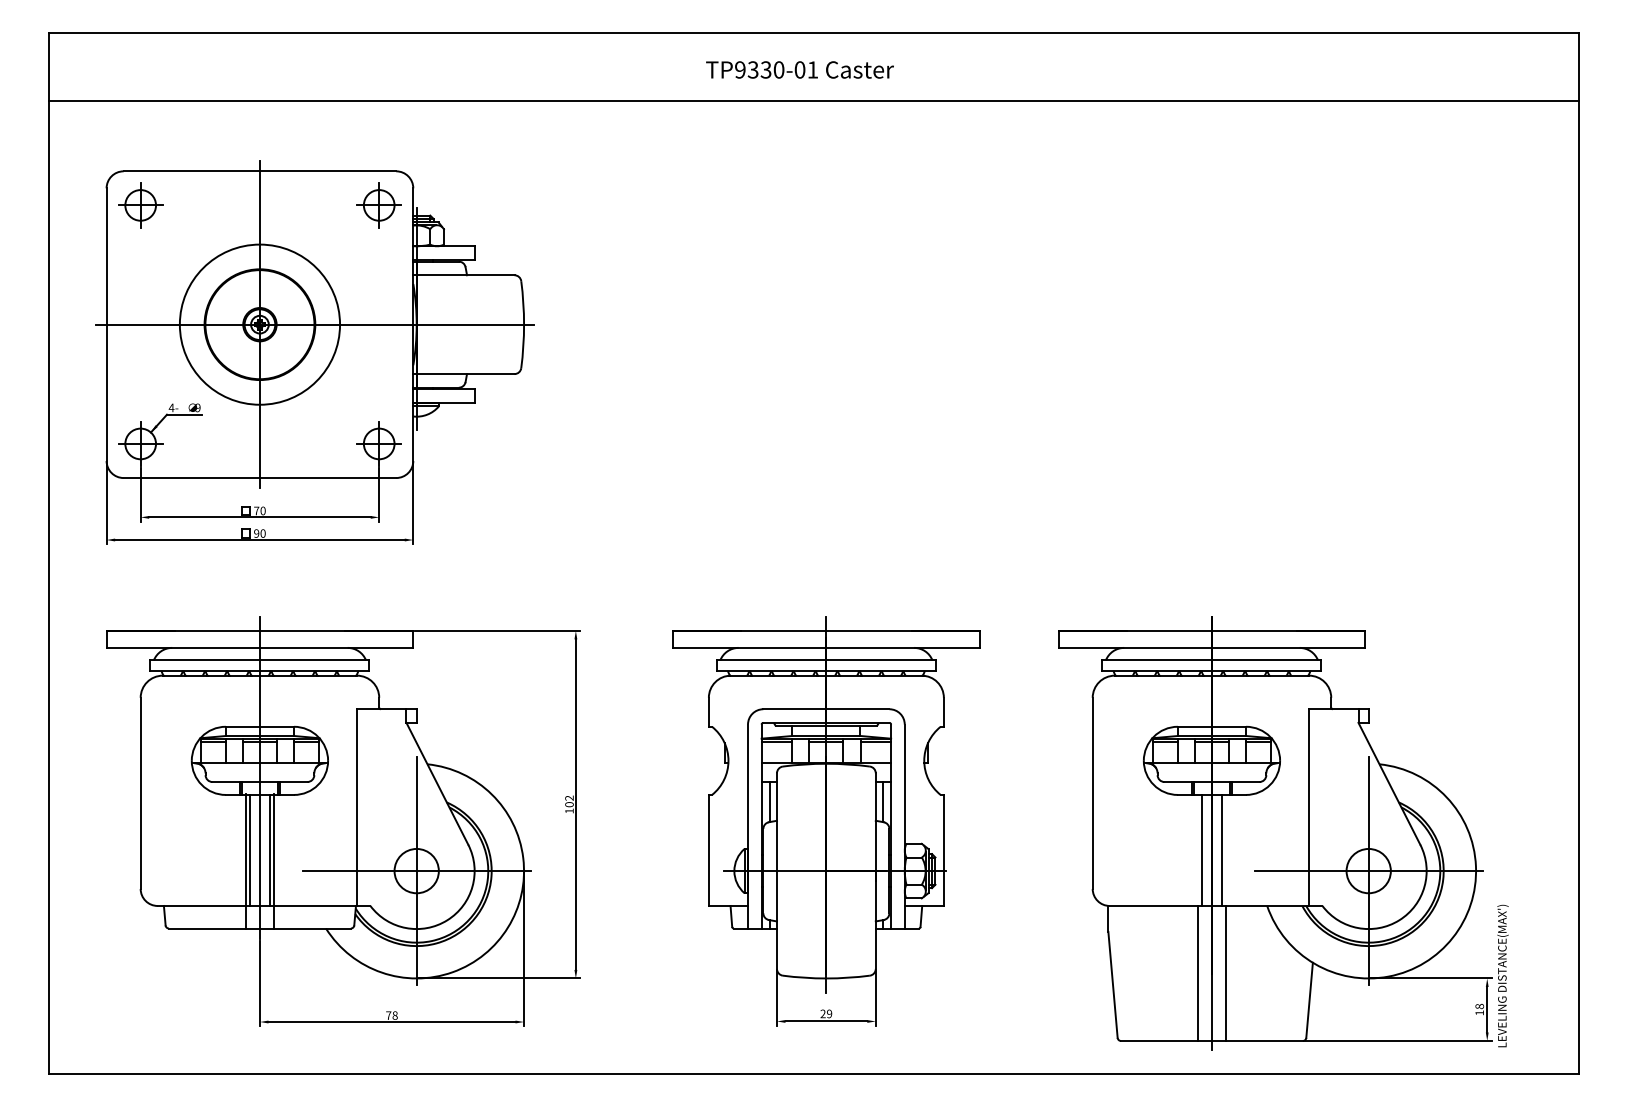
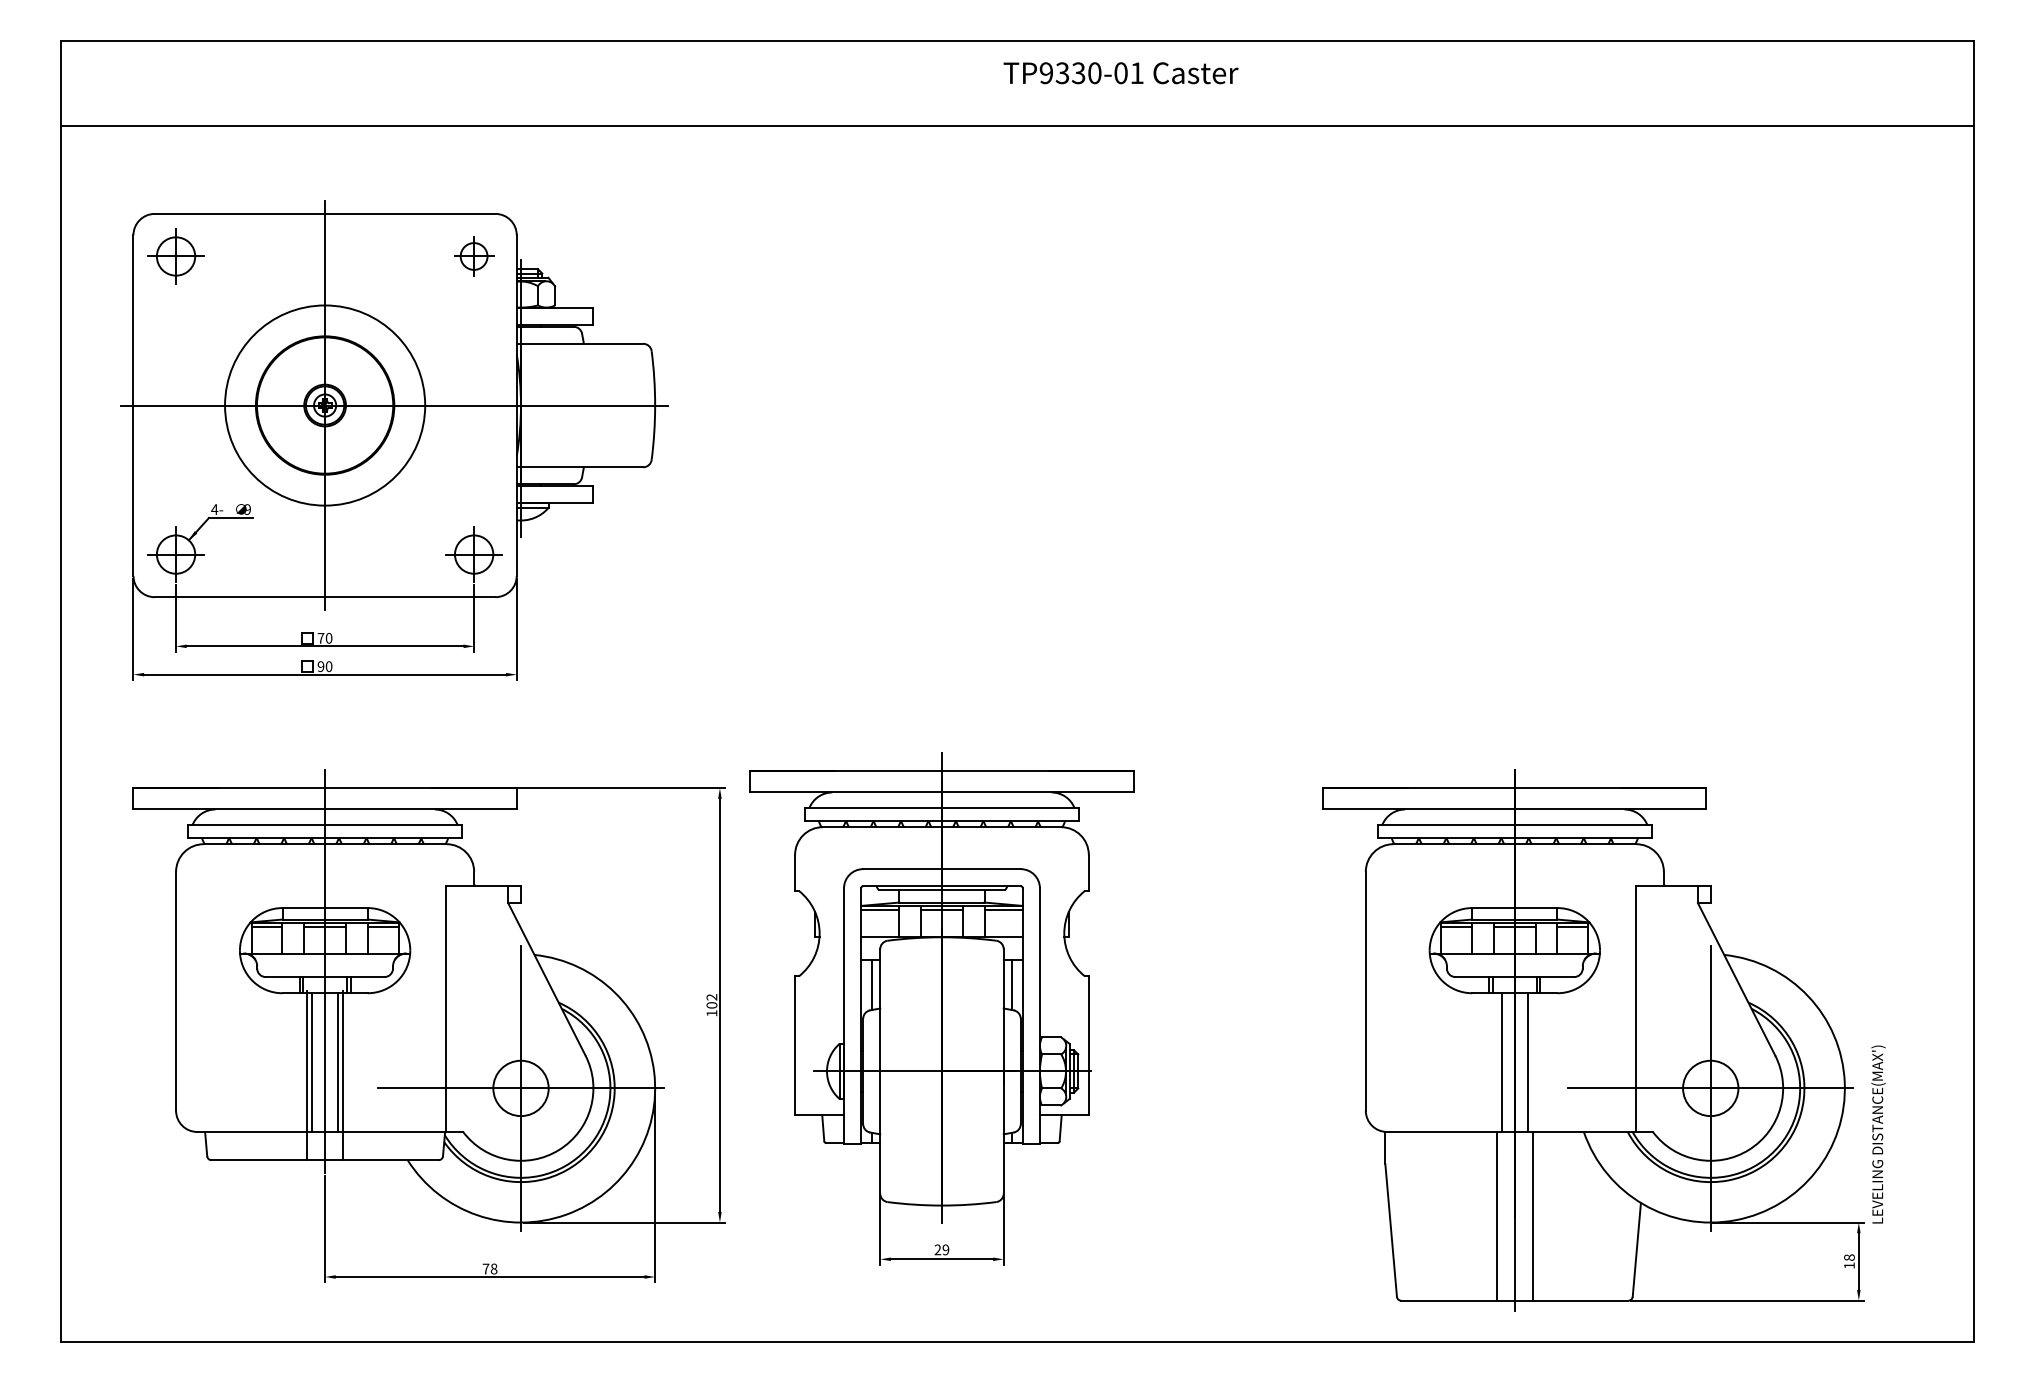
text: (799, 70) -> (1120, 73), moved
part: (378, 205) -> (473, 256), size x0.7
part: (826, 820) -> (941, 1008), moved
text: (1502, 976) -> (1878, 1134), moved

